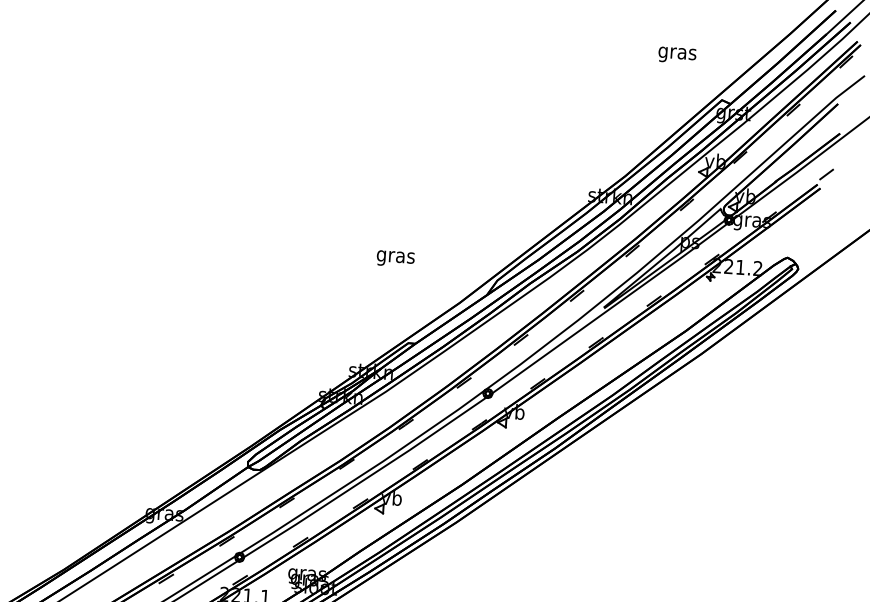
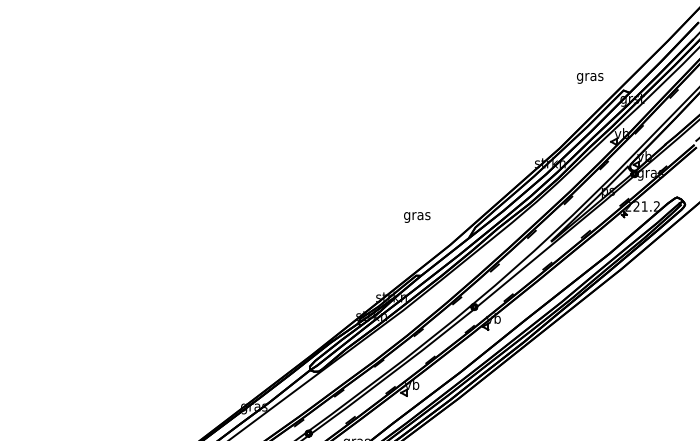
text: (677, 55) -> (590, 78), moved
text: (396, 259) -> (417, 217), moved

